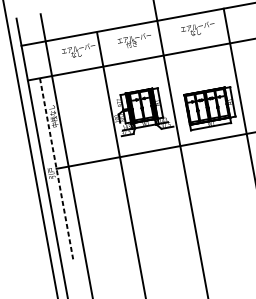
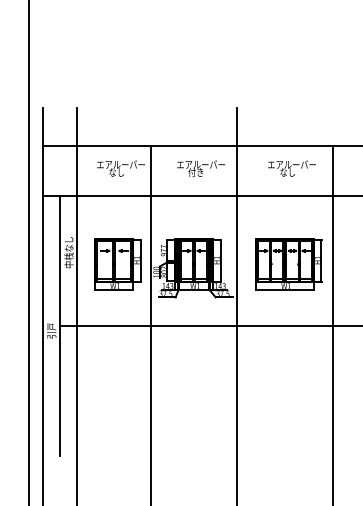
part: (210, 108) -> (288, 264), moved
part: (88, 118) -> (117, 264), added
line: (56, 169) -> (59, 326), dashed -> solid

